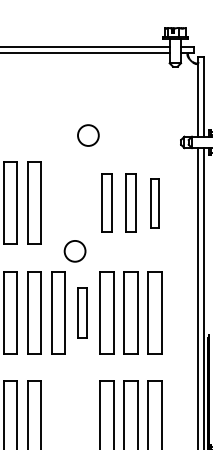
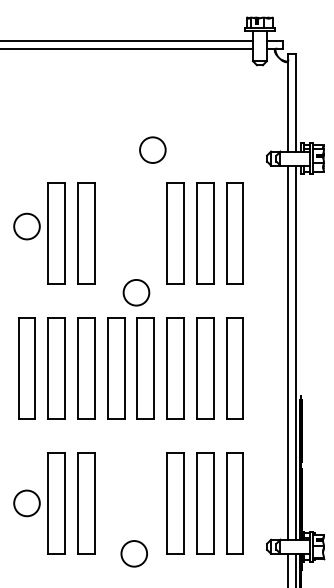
part: (106, 203) -> (175, 233), size x1.43
part: (131, 203) -> (205, 233), size x1.43
part: (154, 203) -> (234, 233), size x1.67
part: (82, 312) -> (145, 368), size x1.67

